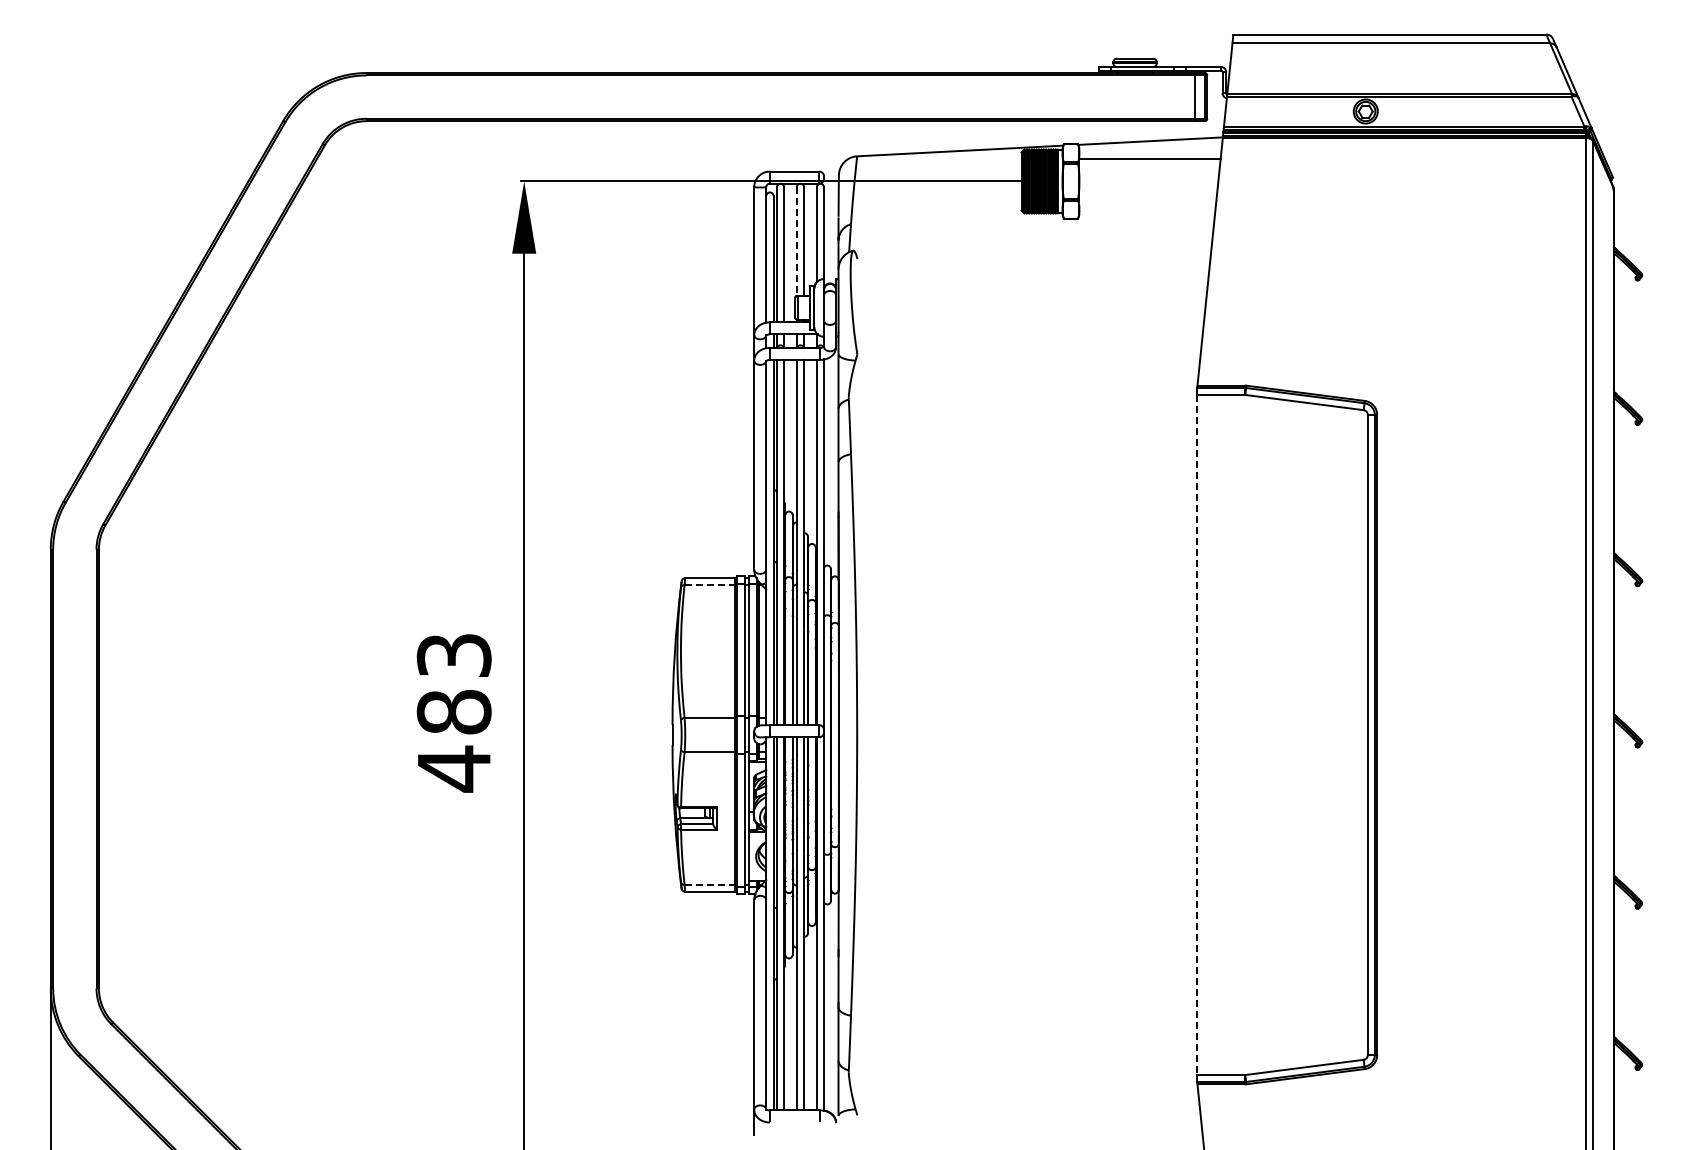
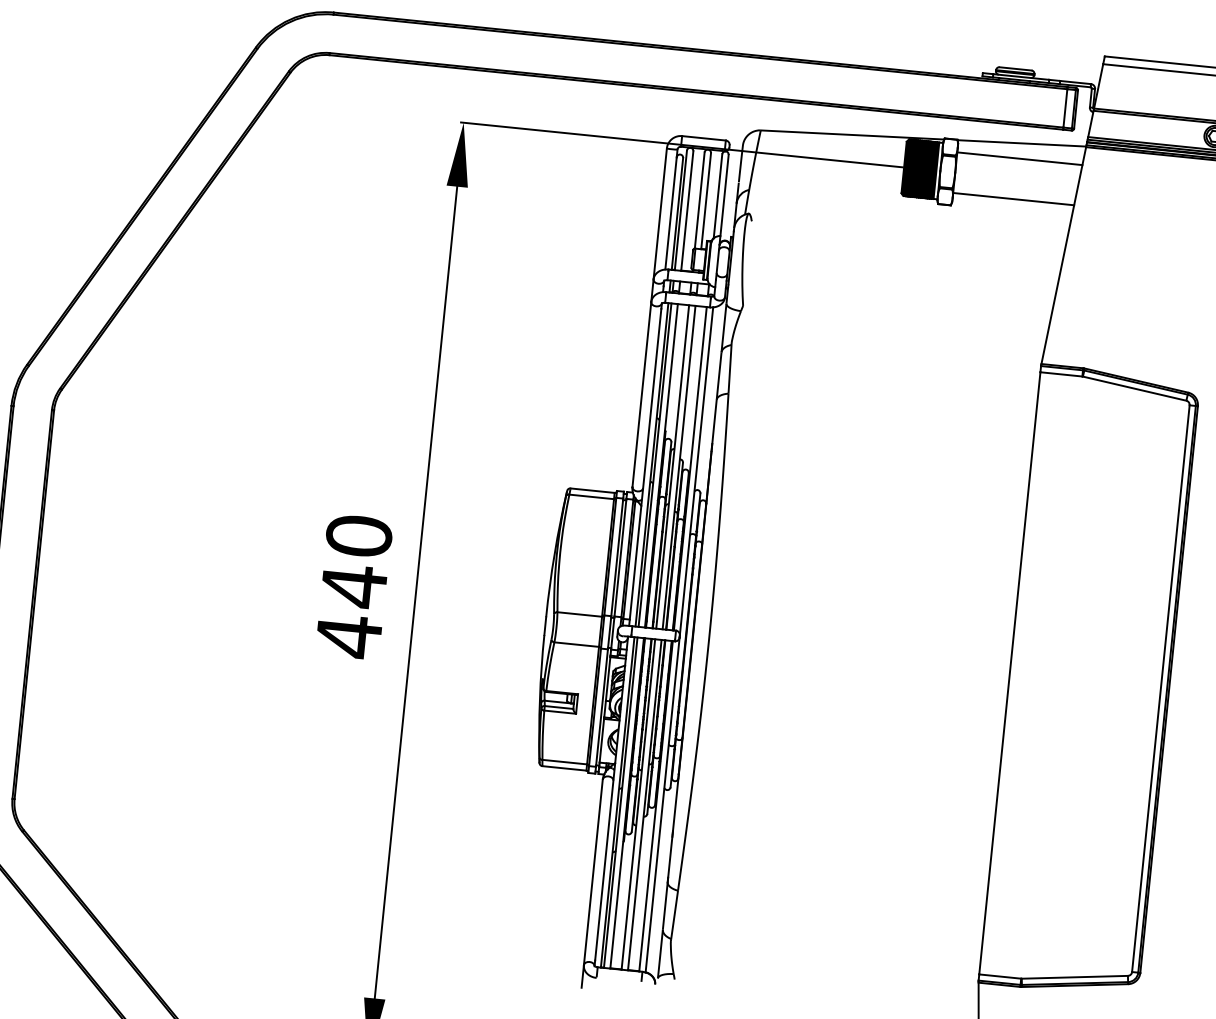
line: (1147, 204) -> (1013, 199), added
line: (796, 242) -> (699, 201), dashed -> solid
line: (710, 585) -> (592, 497), dashed -> solid
text: (453, 684) -> (355, 561), 483 -> 440
line: (1197, 735) -> (1009, 673), dashed -> solid
line: (710, 884) -> (565, 761), dashed -> solid

